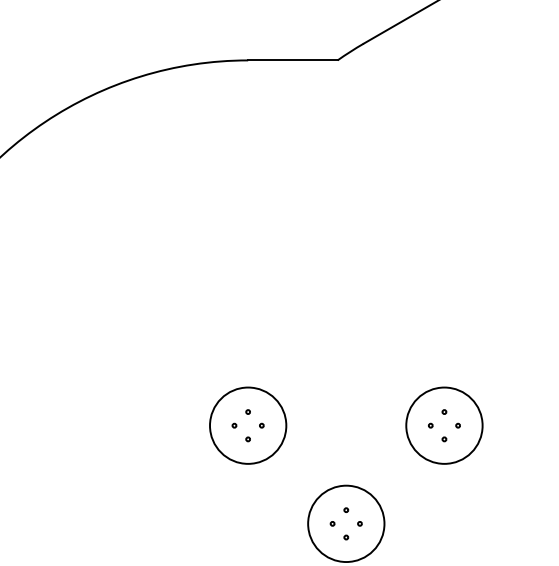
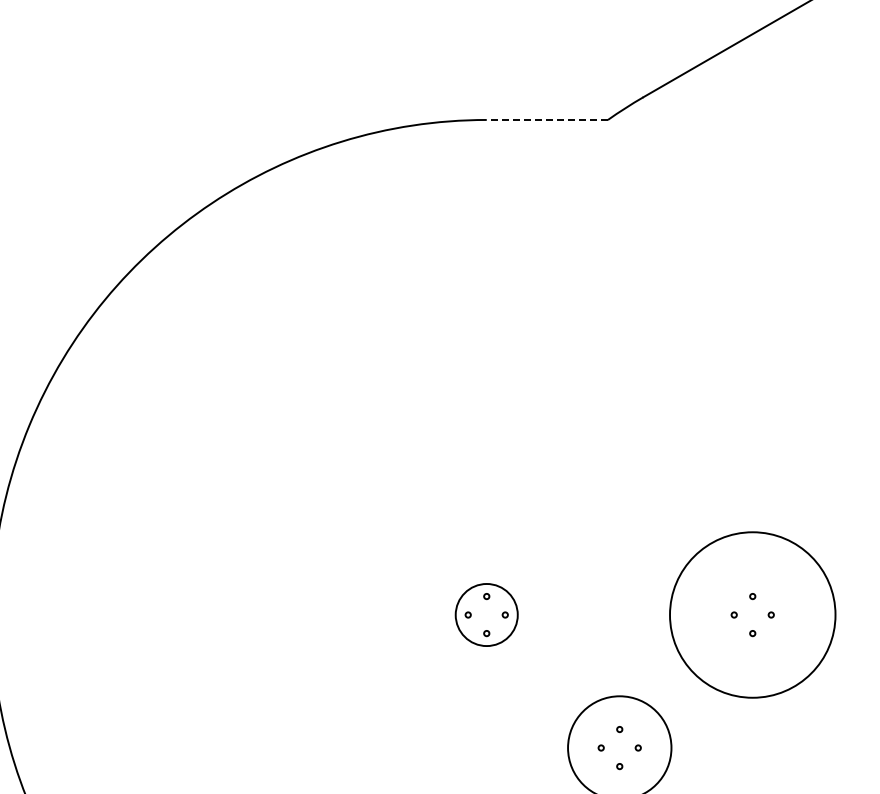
line: (292, 60) -> (547, 119), solid -> dashed
circle: (247, 425) -> (486, 614), size x0.6
circle: (444, 425) -> (752, 614), size x1.6

